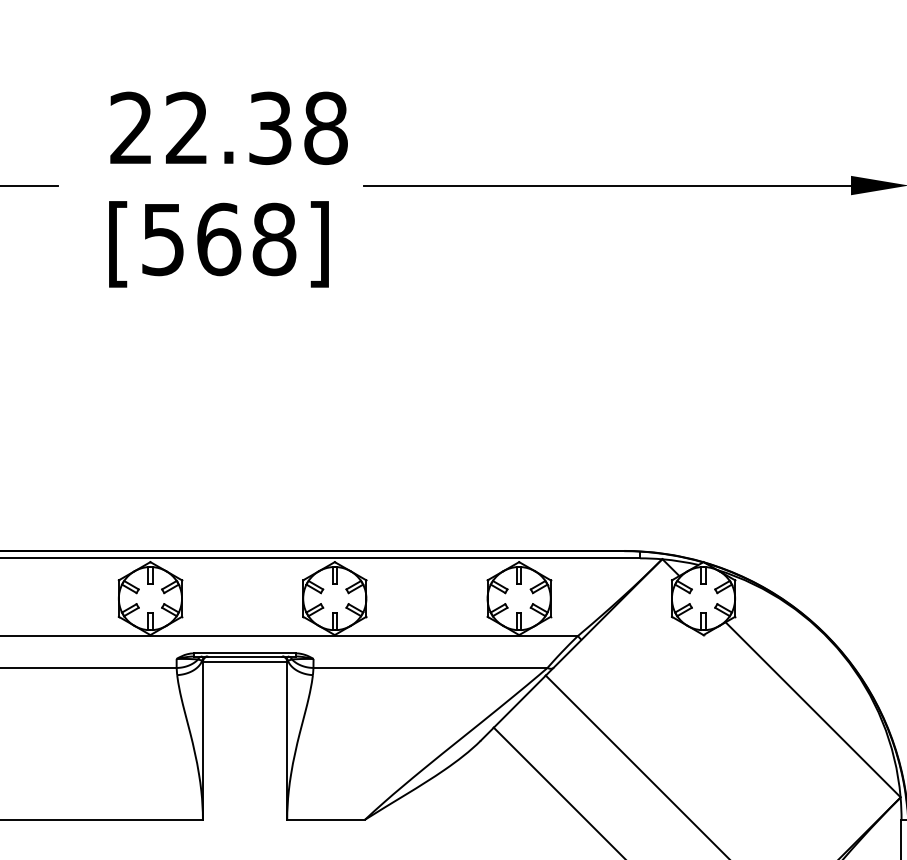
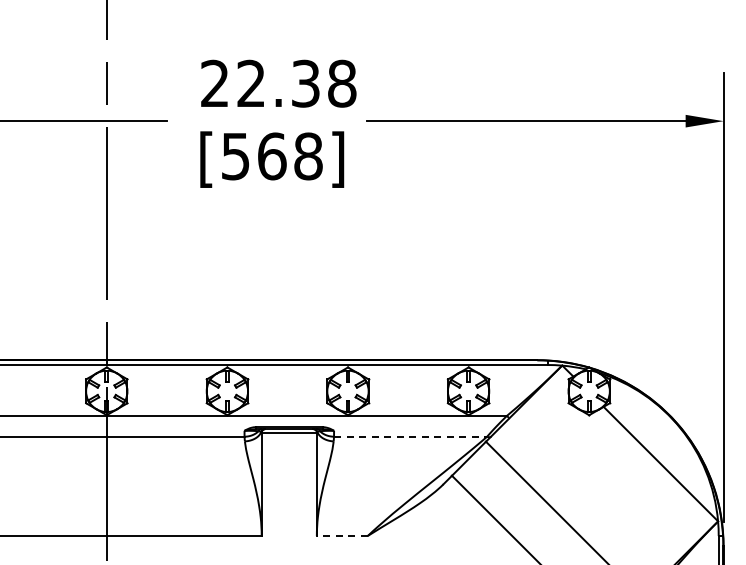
line: (430, 667) -> (410, 436), solid -> dashed
line: (324, 820) -> (341, 536), solid -> dashed

